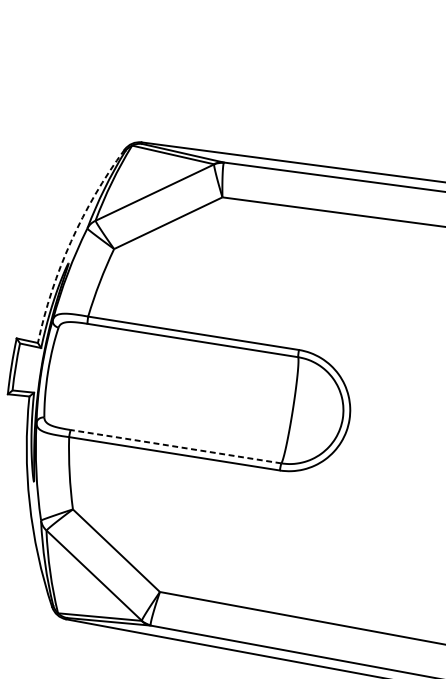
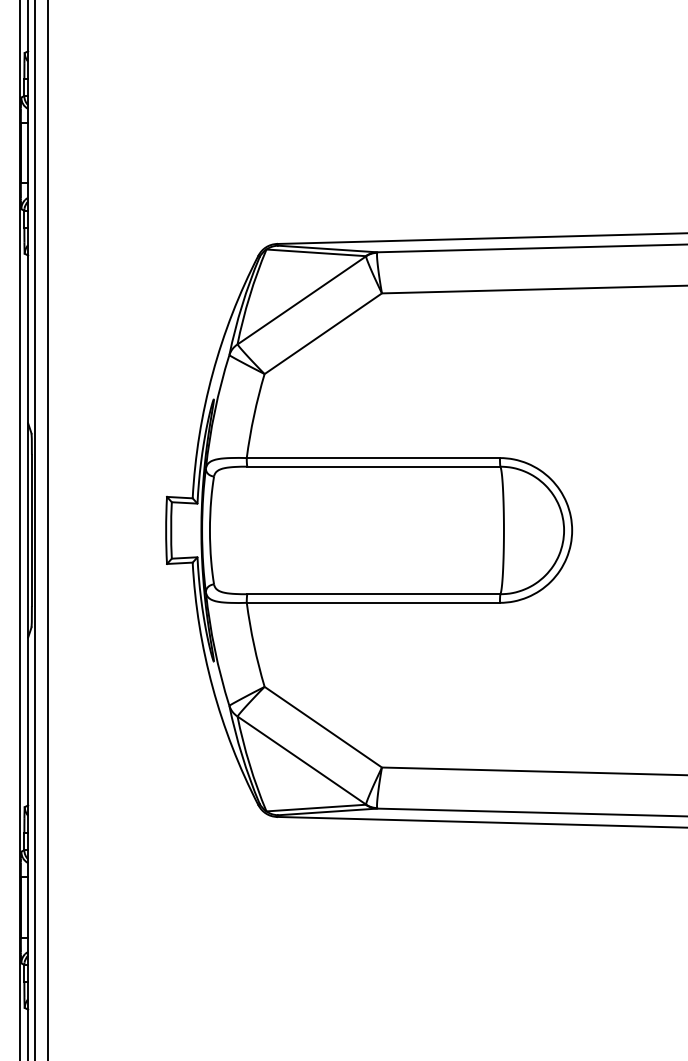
arc: (70, 241) -> (212, 373), dashed -> solid
line: (175, 446) -> (373, 594), dashed -> solid

